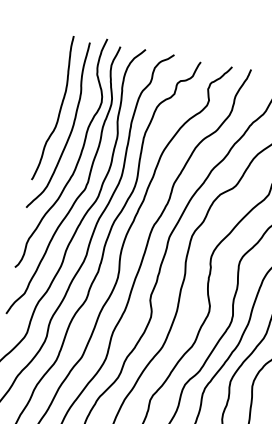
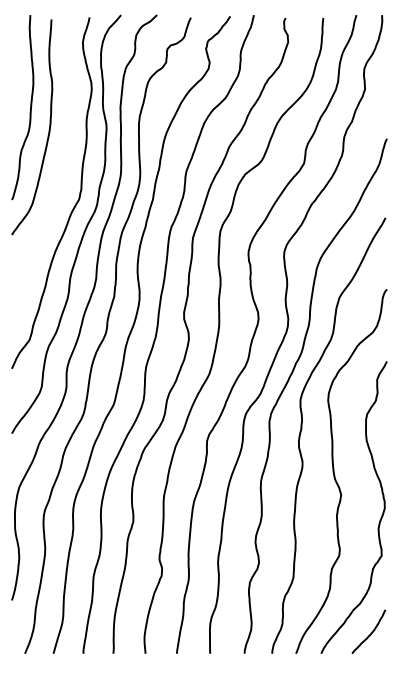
curve: (77, 161) -> (63, 166), removed

